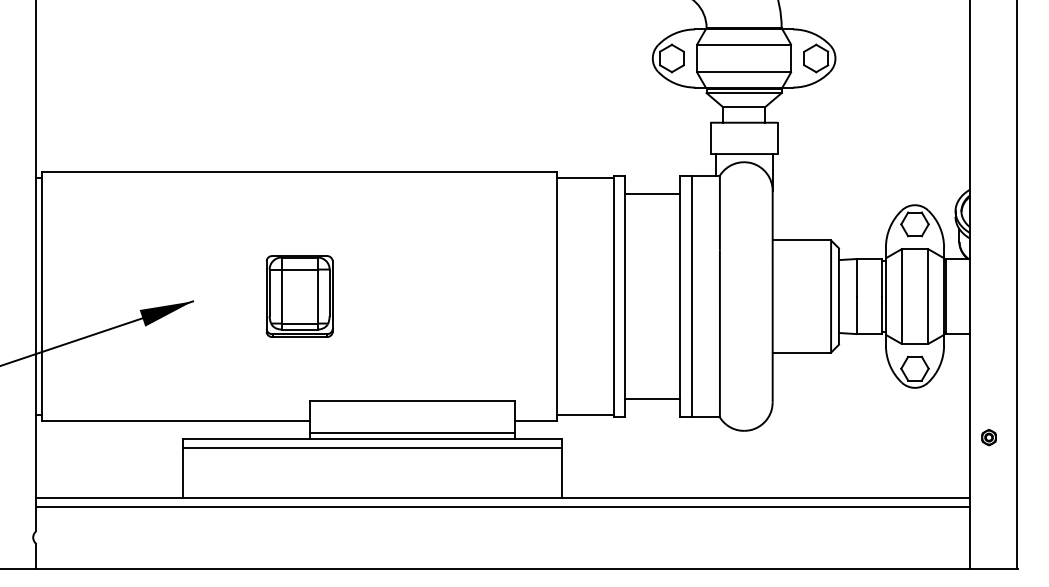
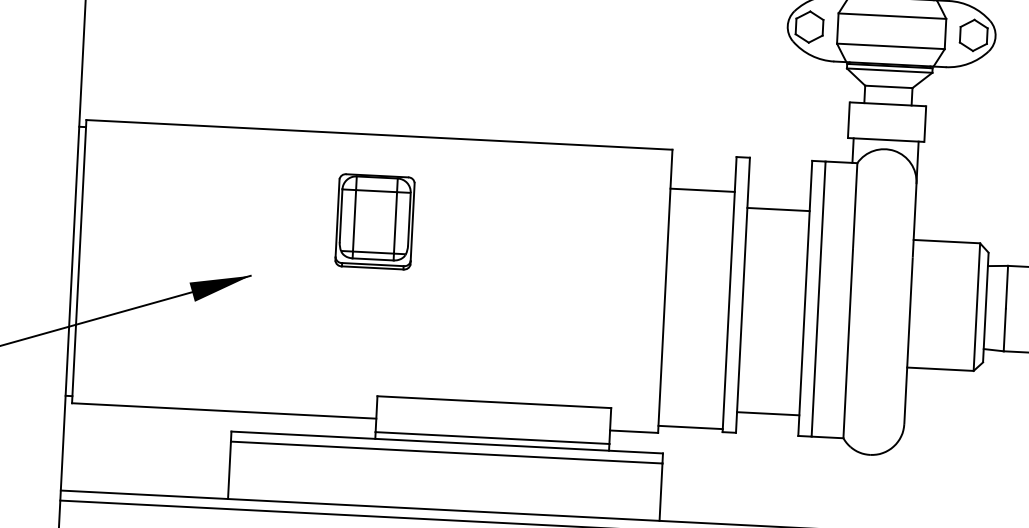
line: (585, 178) -> (702, 190), moved
line: (652, 193) -> (778, 209), moved
part: (299, 296) -> (374, 221), moved

